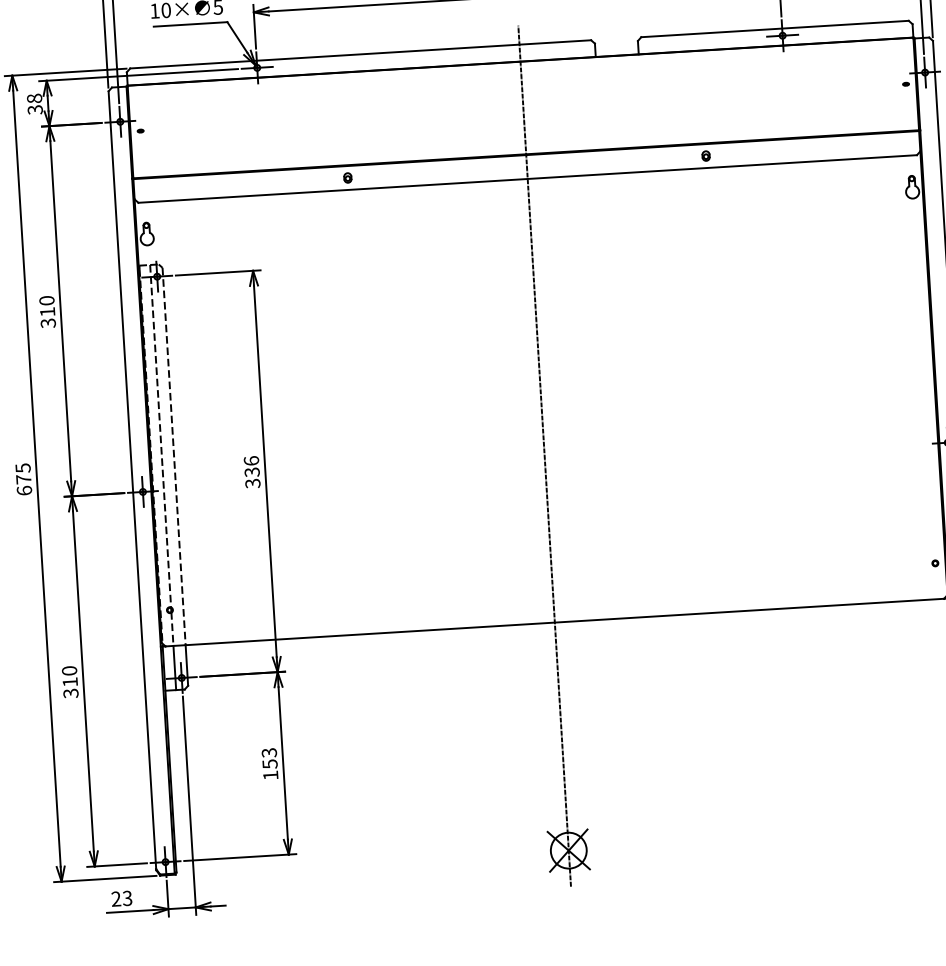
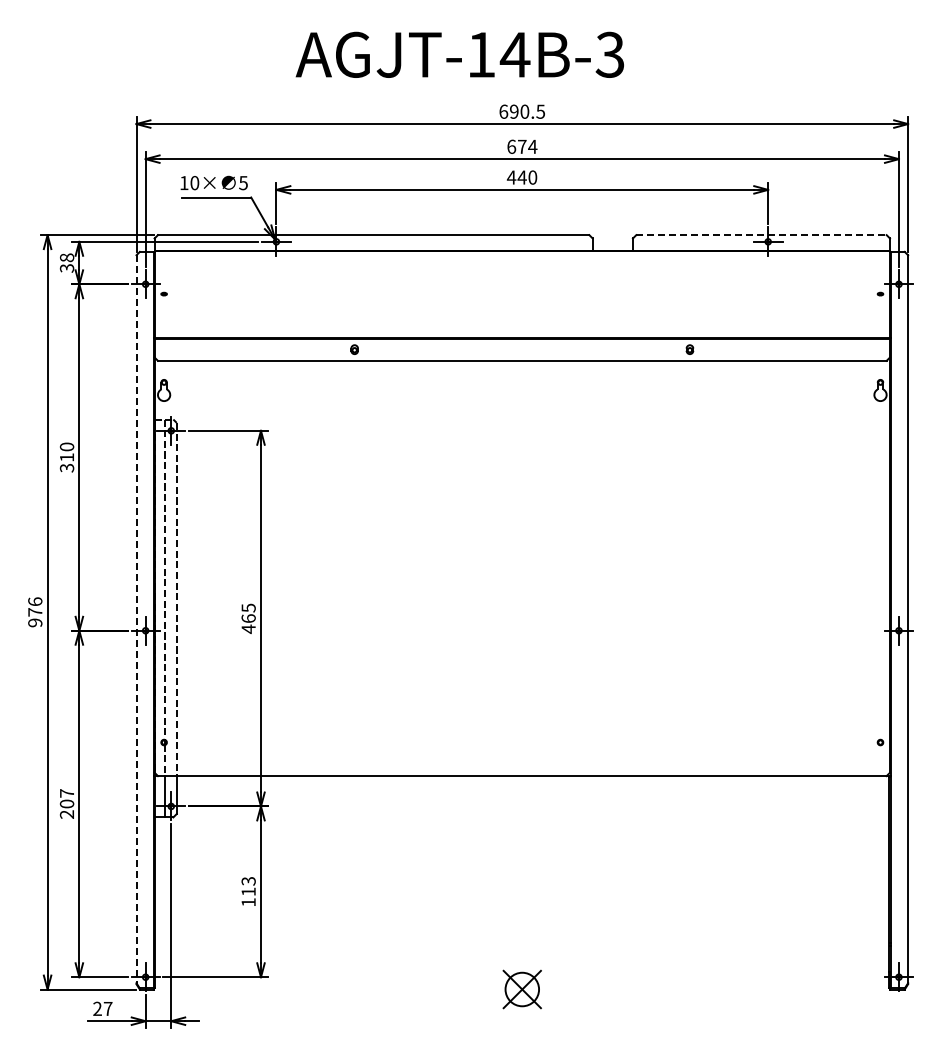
line: (775, 29) -> (761, 235), solid -> dashed
line: (544, 456) -> (522, 620), removed
text: (252, 472) -> (248, 618), 336 -> 465
text: (24, 479) -> (35, 612), 675 -> 976
line: (132, 480) -> (136, 619), solid -> dashed
text: (69, 682) -> (66, 804), 310 -> 207
text: (269, 763) -> (248, 891), 153 -> 113
text: (126, 898) -> (107, 1008), 23 -> 27

